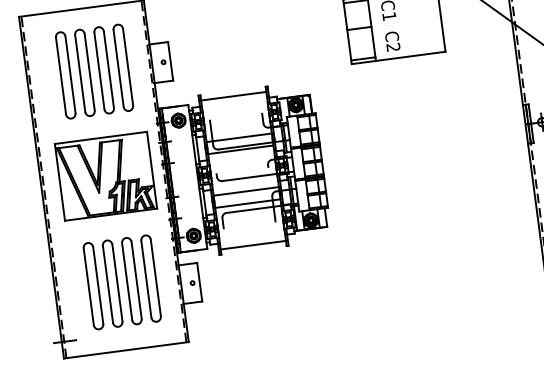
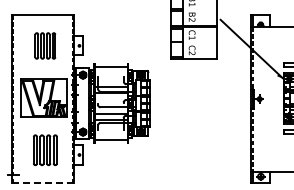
part: (94, 70) -> (45, 45), size x0.6
part: (122, 283) -> (45, 150), size x0.7
line: (125, 350) -> (42, 183), solid -> dashed

